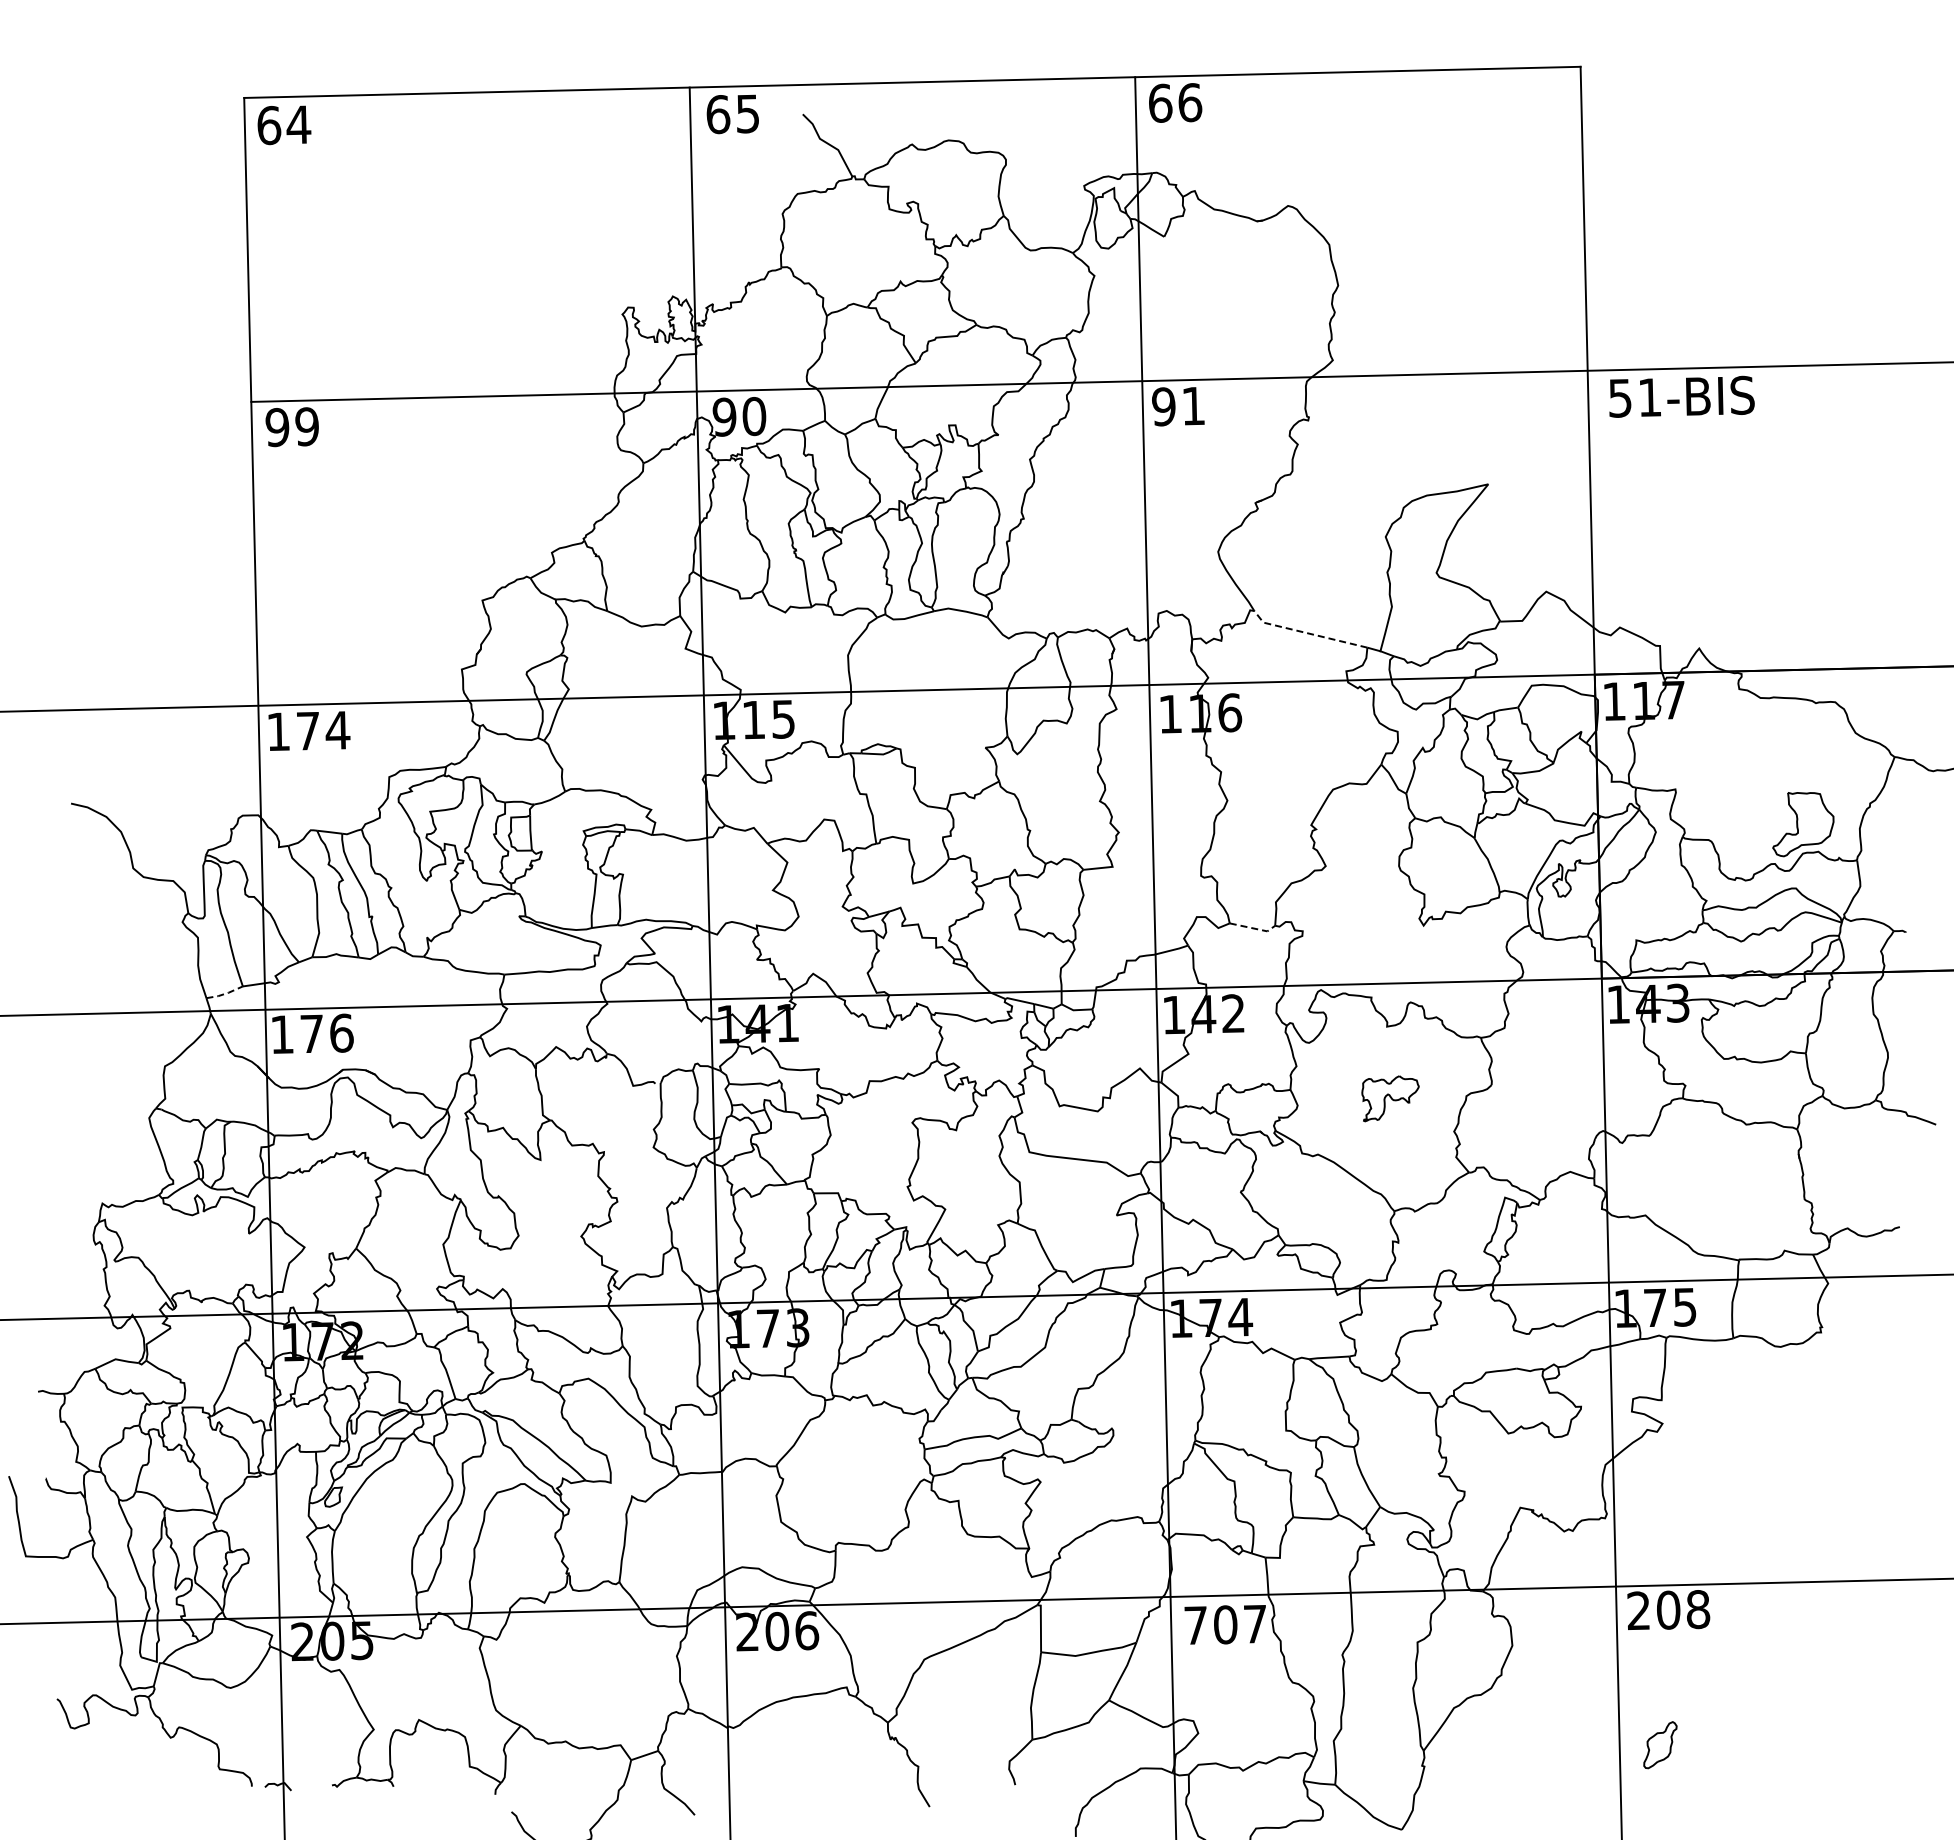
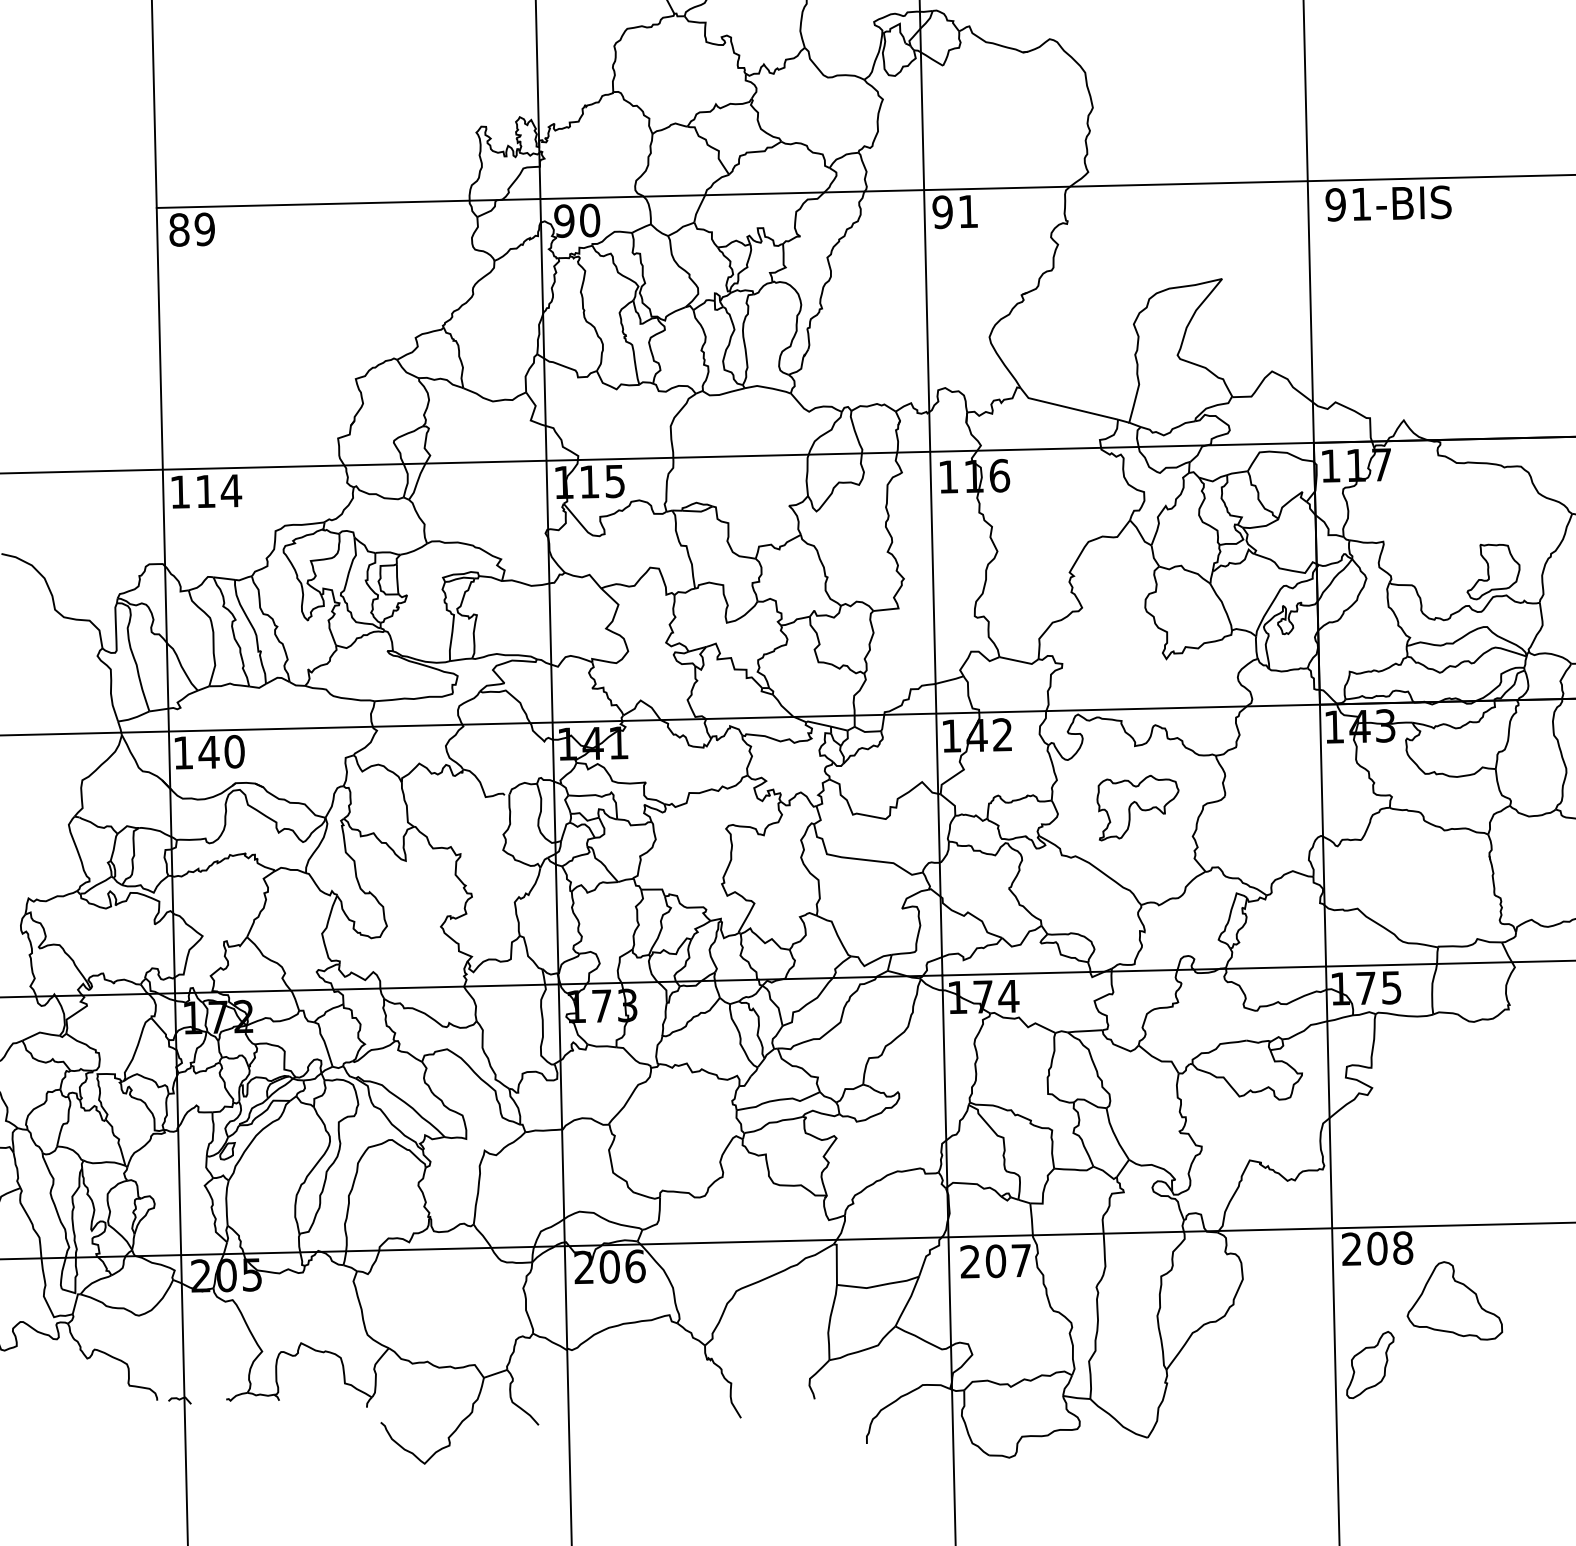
text: (1619, 397) -> (1335, 204), 51-BIS -> 91-BIS
text: (277, 427) -> (179, 230), 99 -> 89
line: (1307, 633) -> (1066, 407), dashed -> solid
text: (308, 731) -> (206, 491), 174 -> 114
line: (1253, 928) -> (1019, 661), dashed -> solid
line: (224, 993) -> (133, 717), dashed -> solid
text: (326, 1032) -> (221, 751), 176 -> 140
part: (1390, 1098) -> (1137, 807), size x1.67
text: (1195, 1625) -> (969, 1261), 707 -> 207
part: (1758, 1670) -> (1454, 1300), added
part: (1660, 1744) -> (1370, 1364), size x1.67

